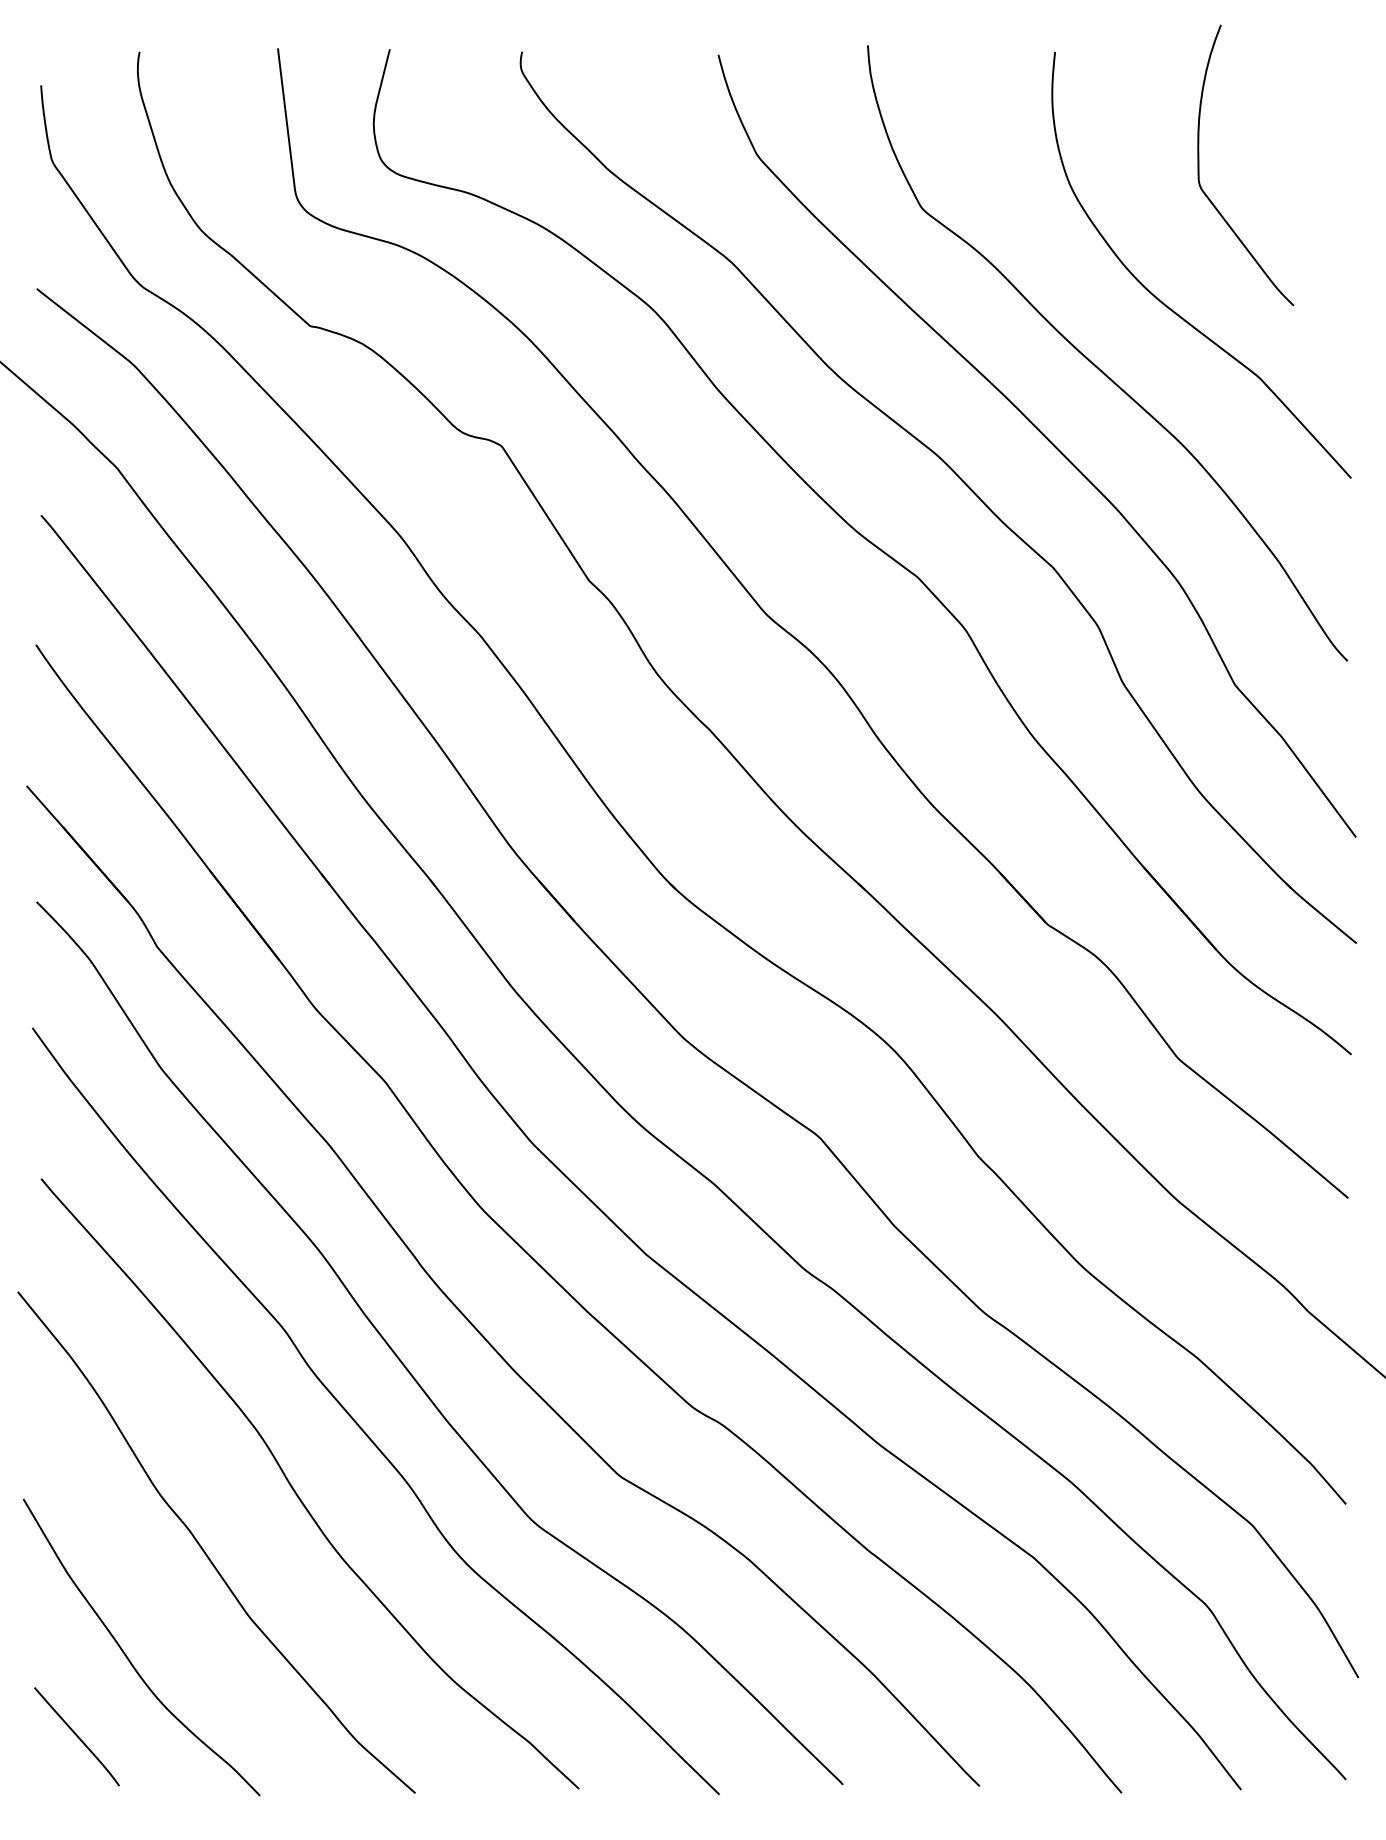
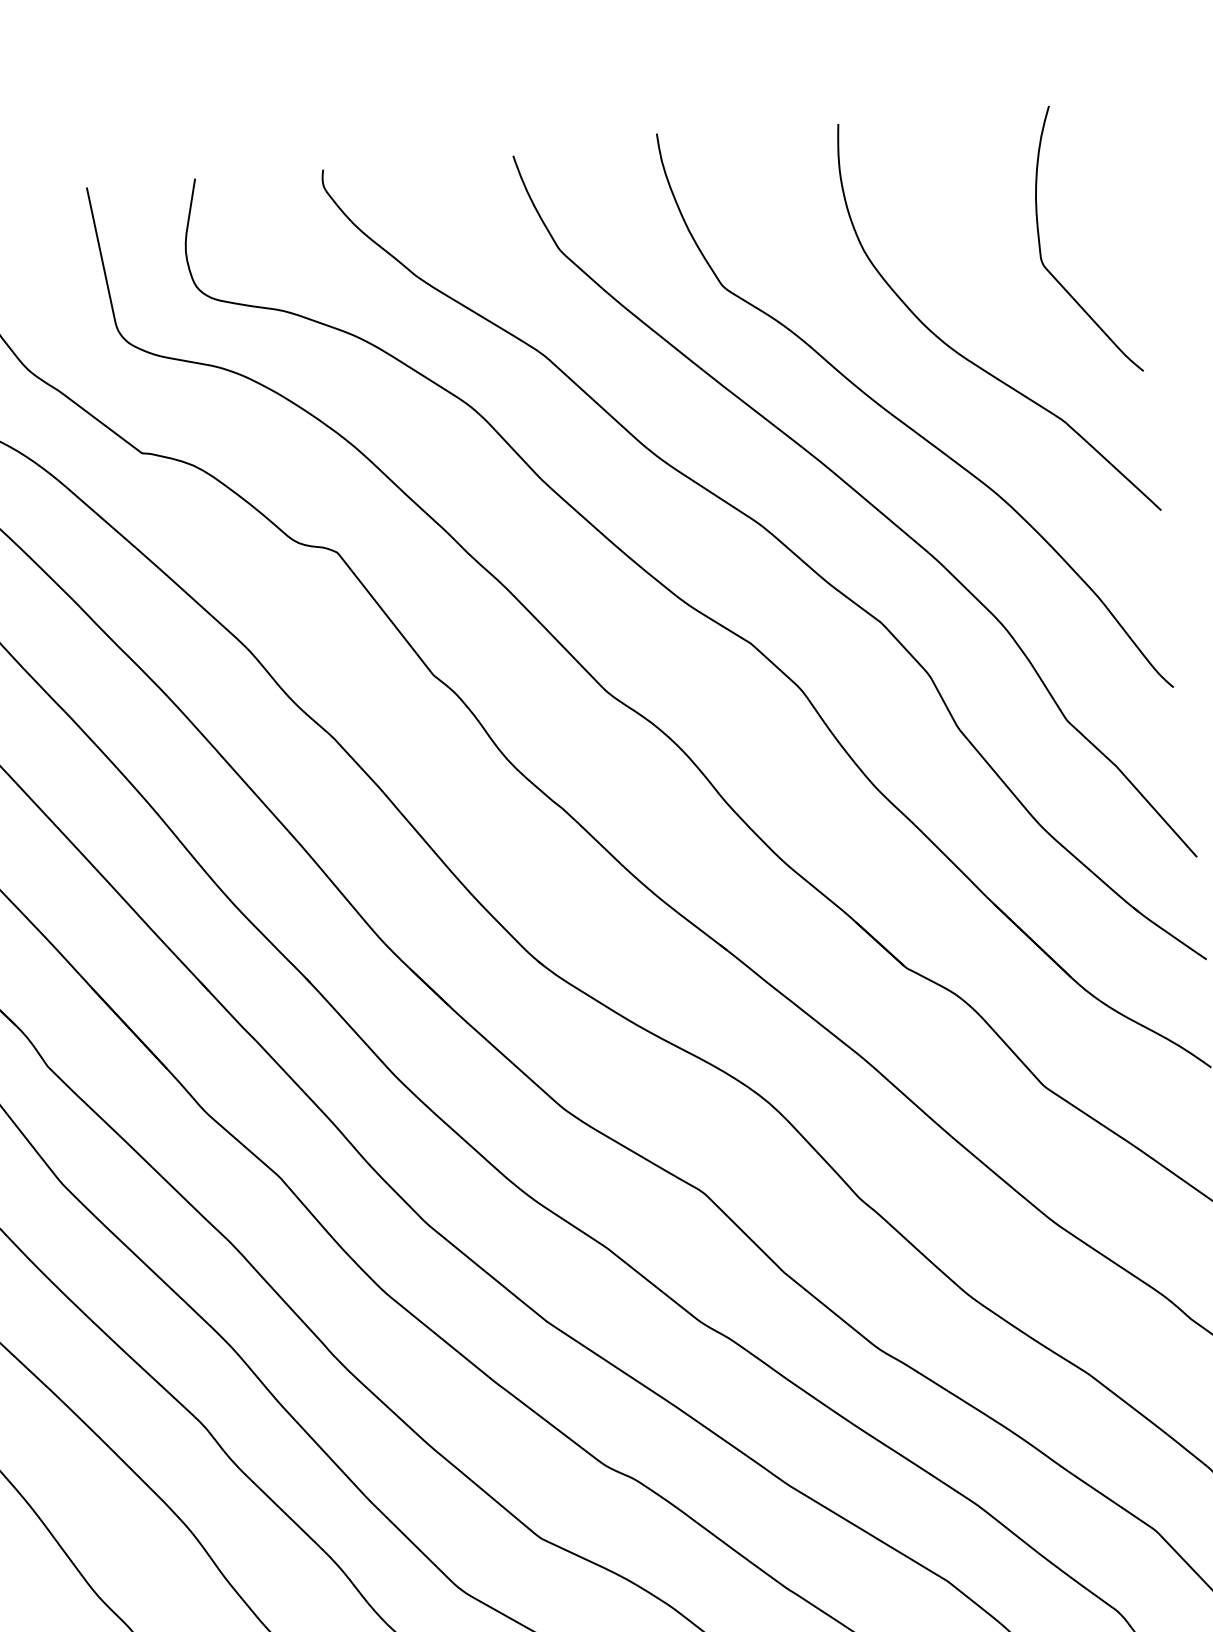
curve: (1199, 165) -> (1040, 243), moved

